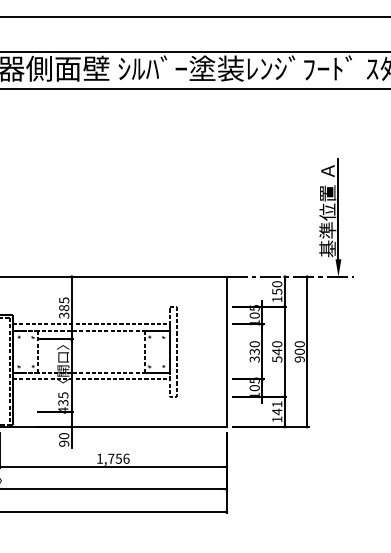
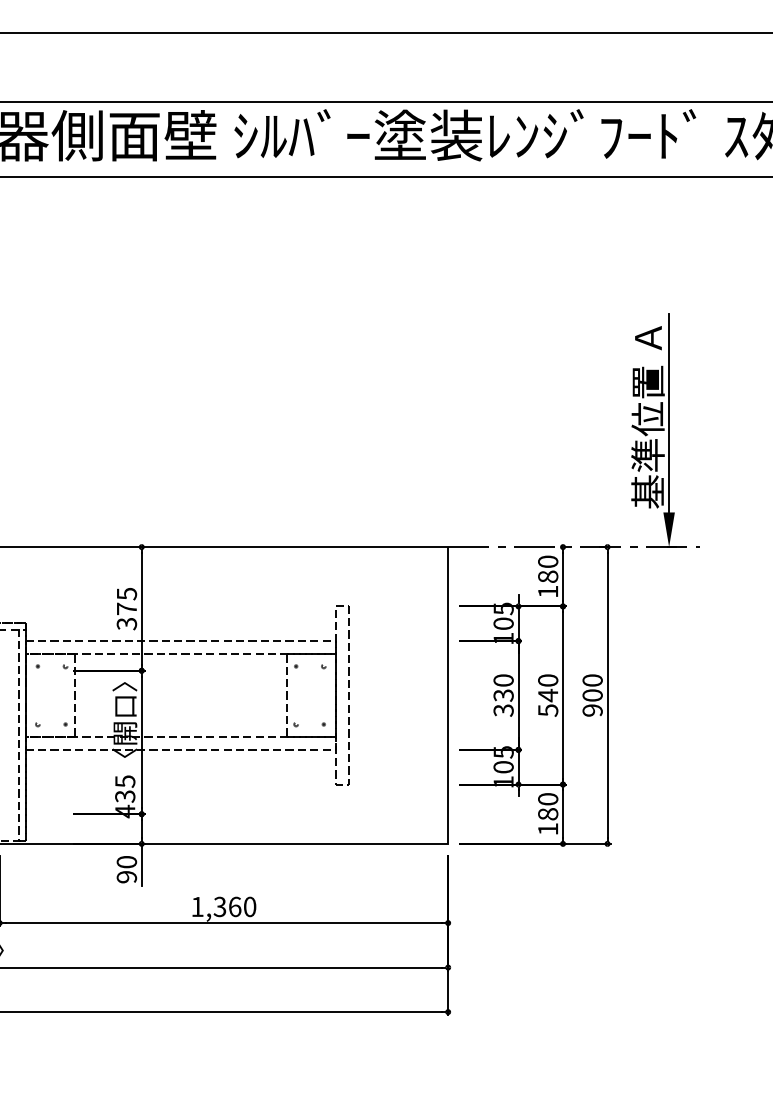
text: (277, 291) -> (548, 576), 150 -> 180
text: (64, 308) -> (127, 609), 385 -> 375
text: (277, 408) -> (548, 807), 141 -> 180
text: (118, 458) -> (234, 906), 1,756 -> 1,360

